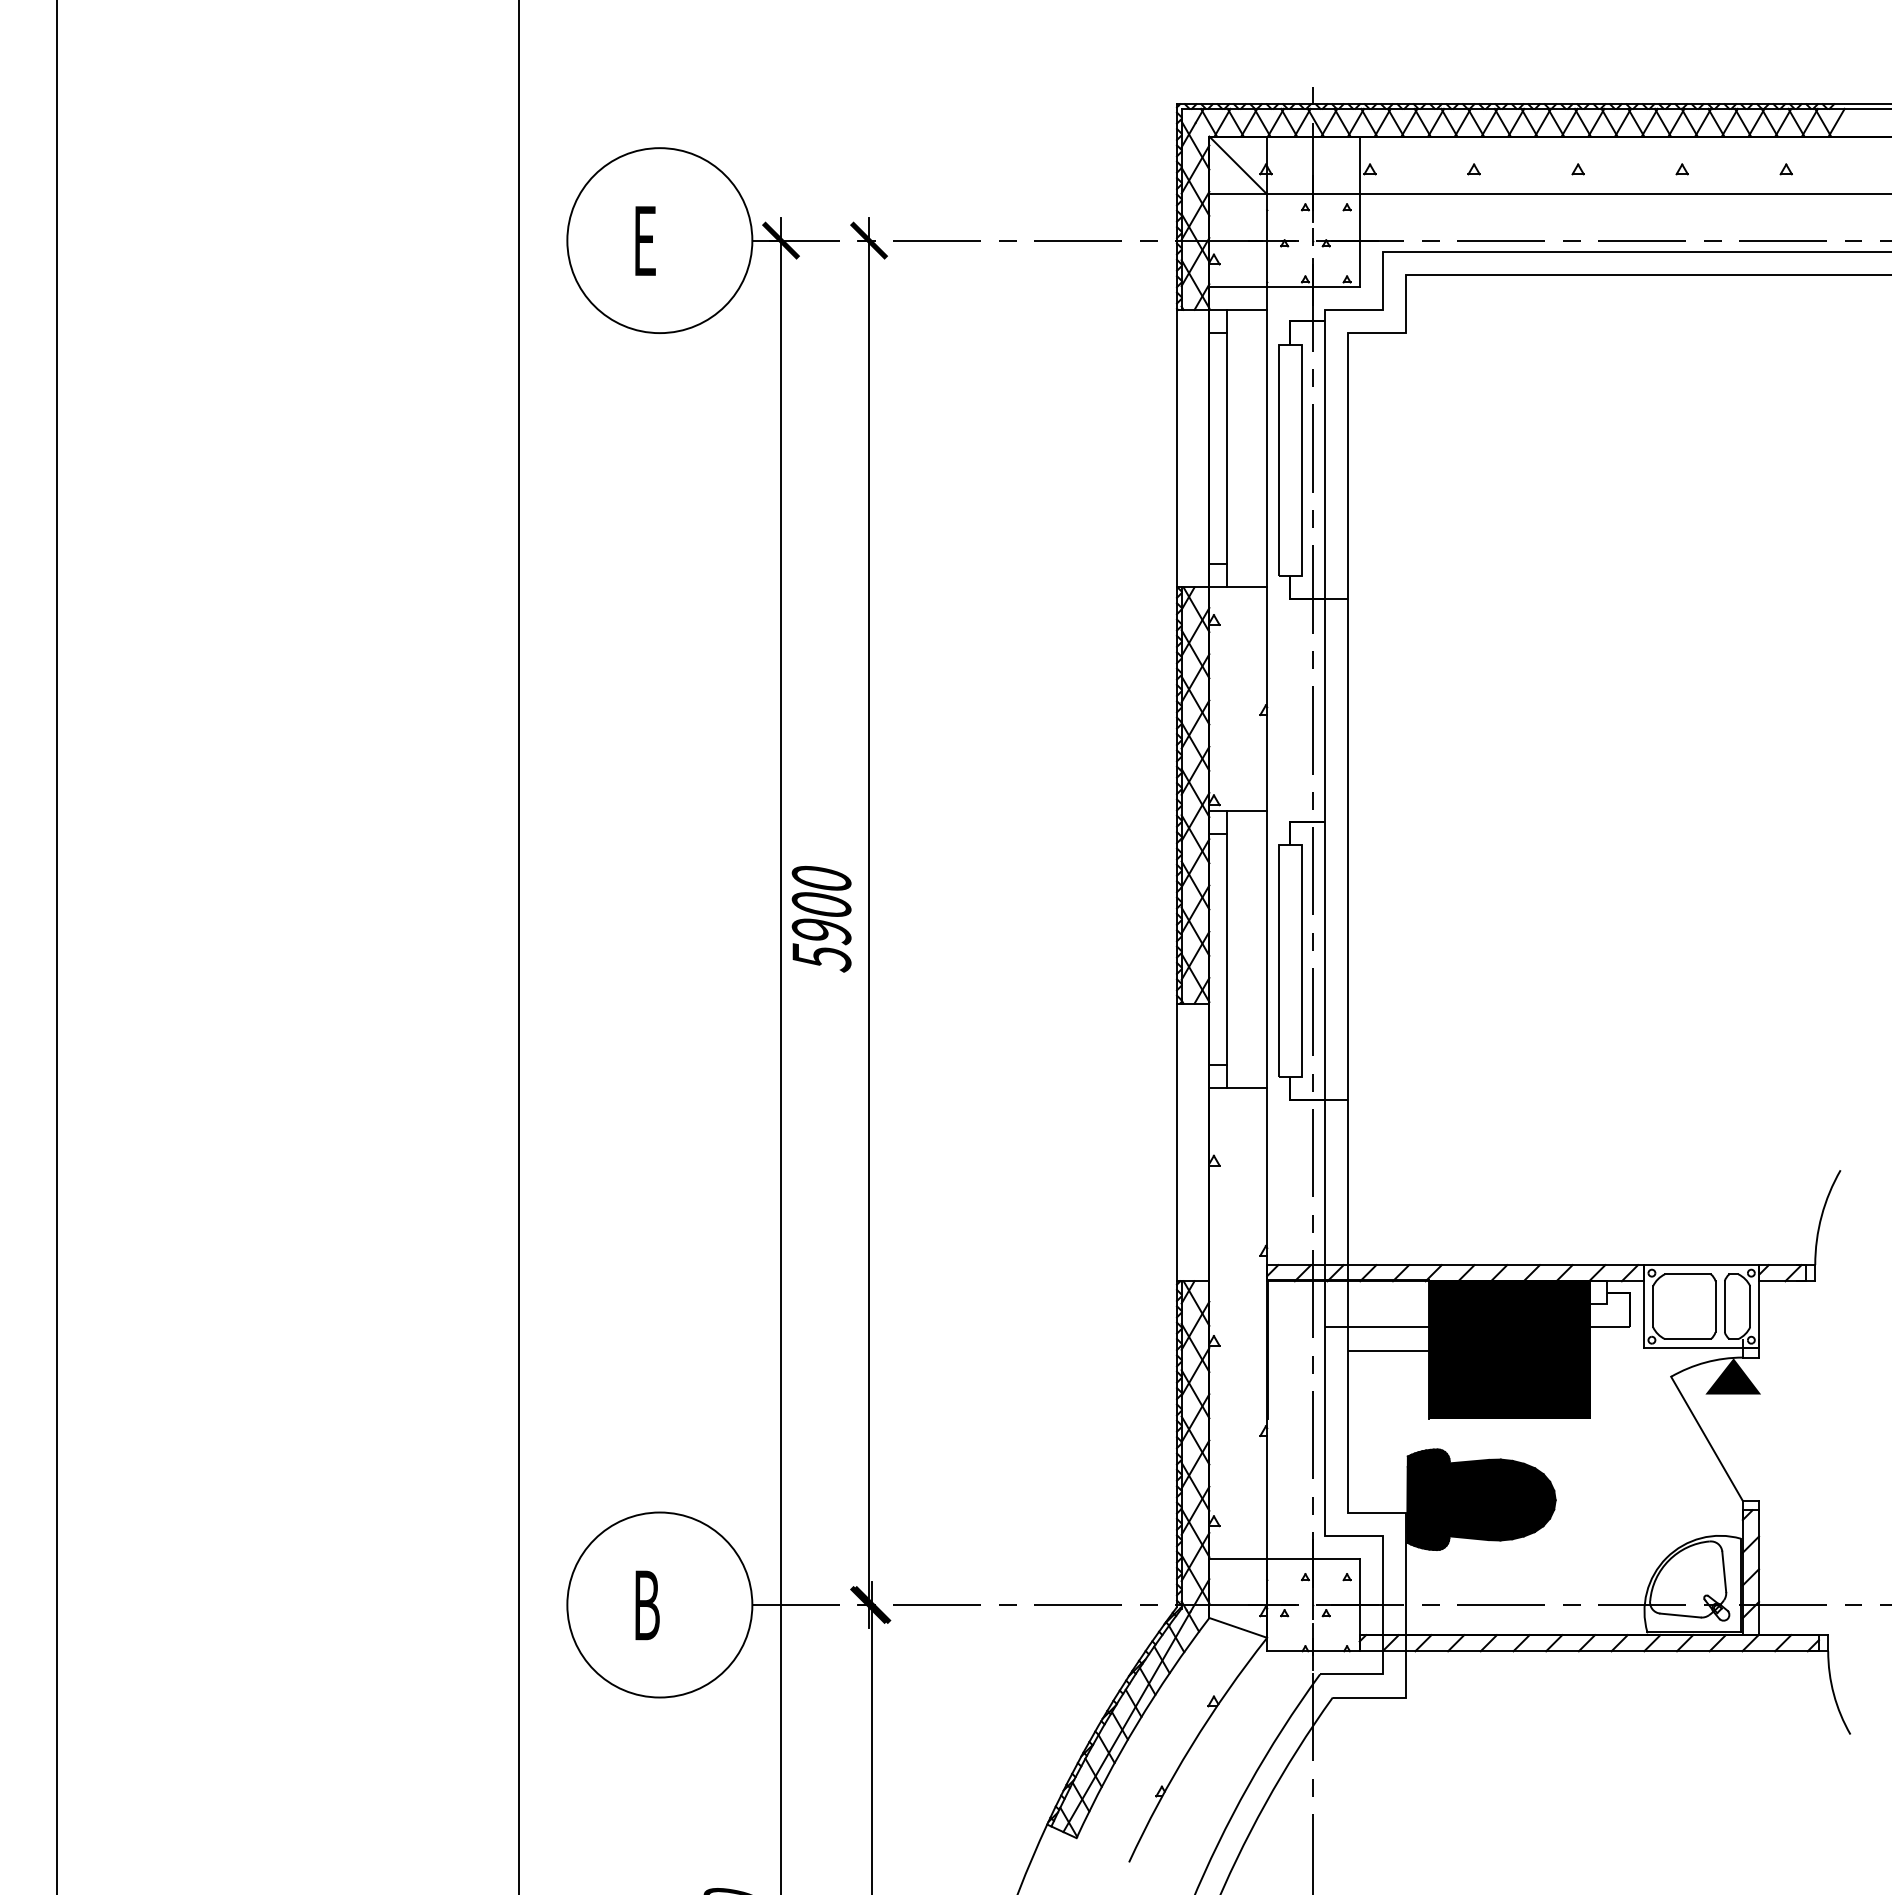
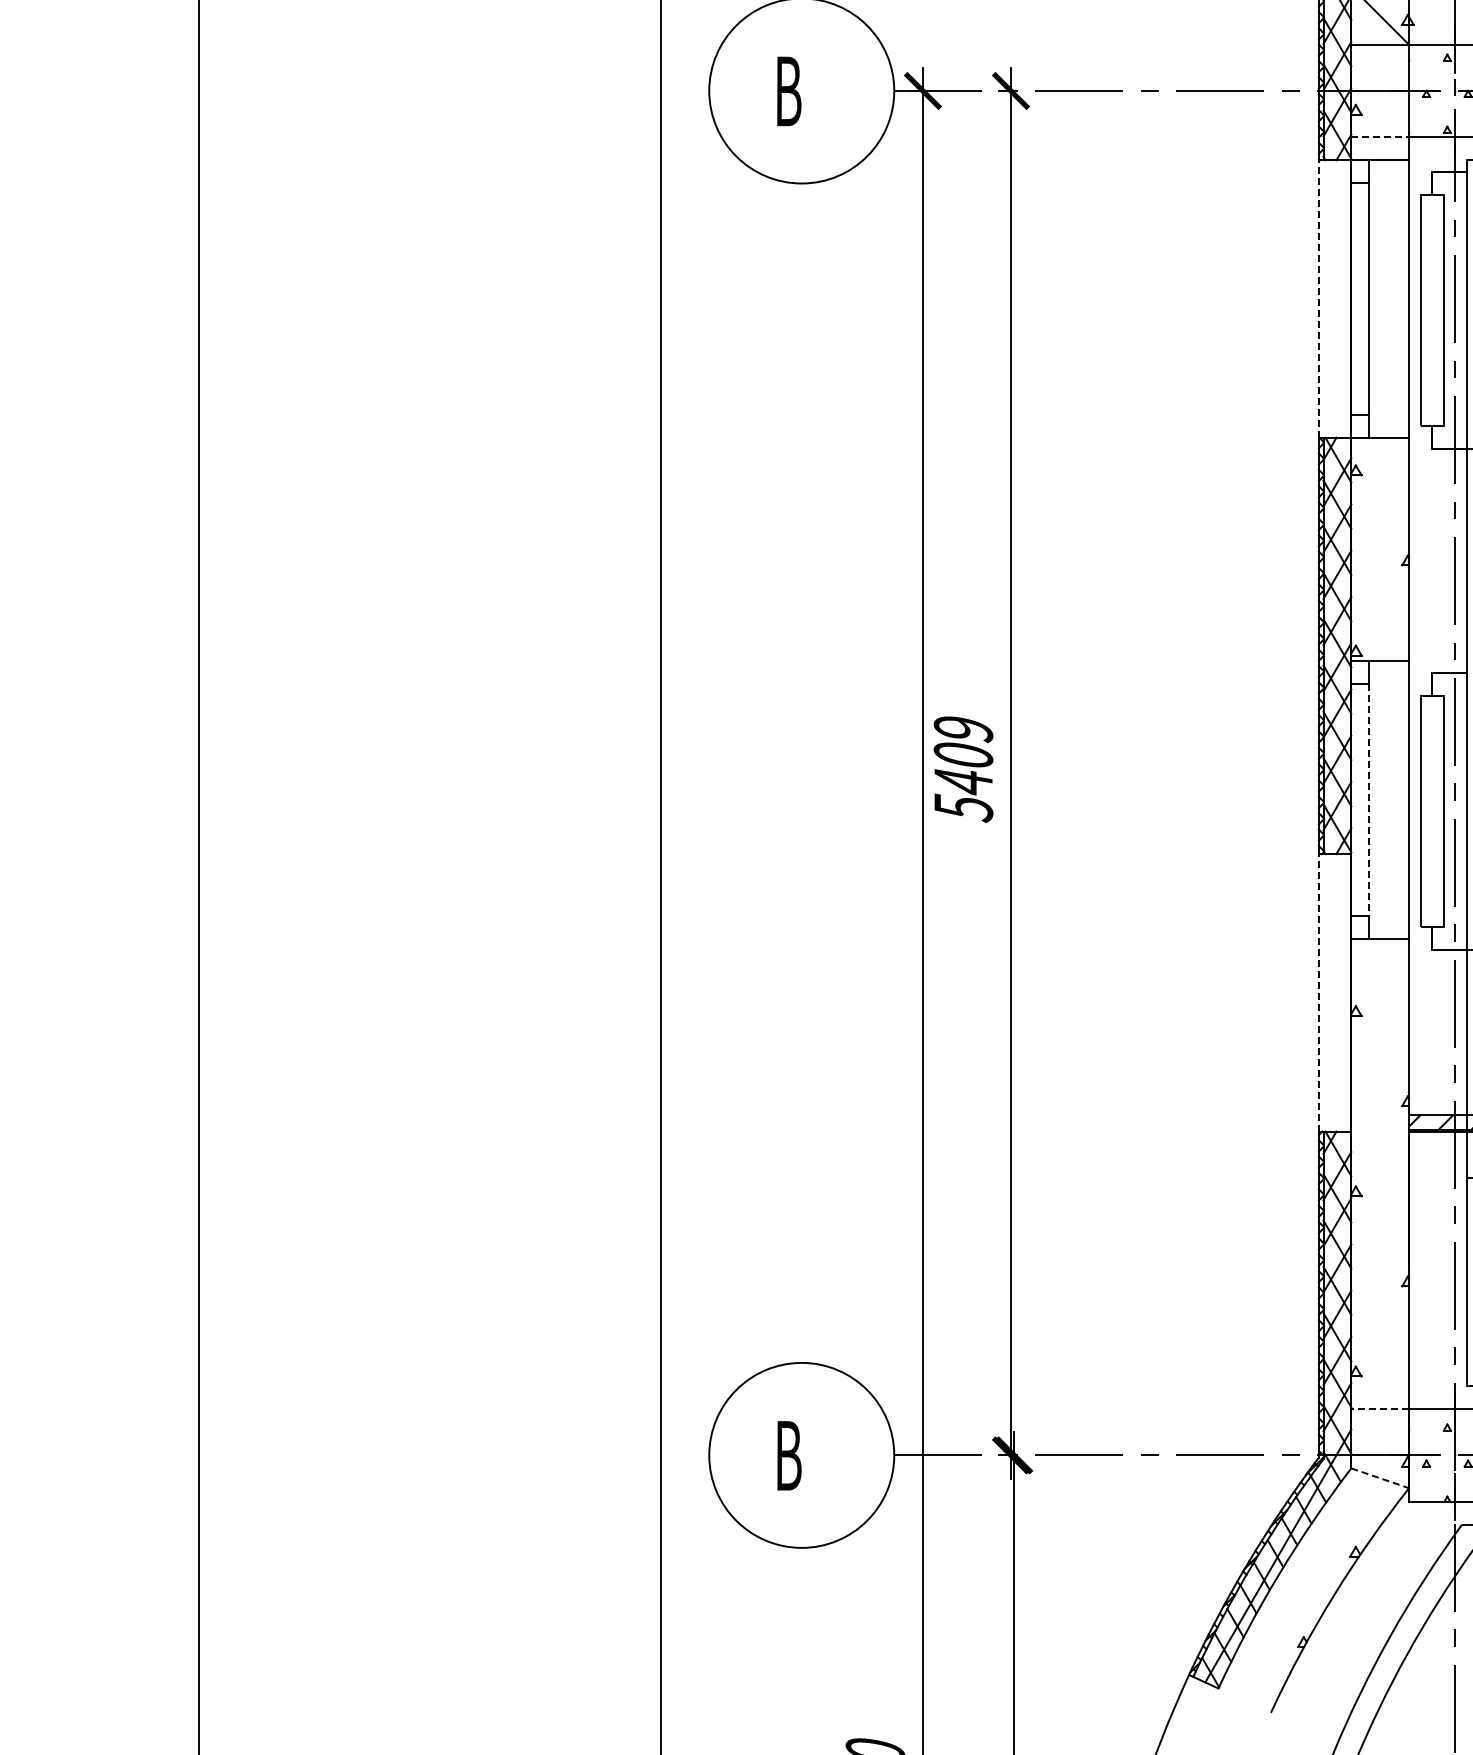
text: (649, 240) -> (791, 90), Е -> В
line: (1238, 286) -> (1380, 136), solid -> dashed
line: (1177, 448) -> (1319, 298), solid -> dashed
text: (821, 905) -> (963, 755), 5900 -> 5409
line: (1226, 949) -> (1368, 799), solid -> dashed
line: (1177, 1142) -> (1319, 992), solid -> dashed
line: (1238, 1558) -> (1380, 1408), solid -> dashed
line: (1238, 1627) -> (1380, 1477), solid -> dashed

